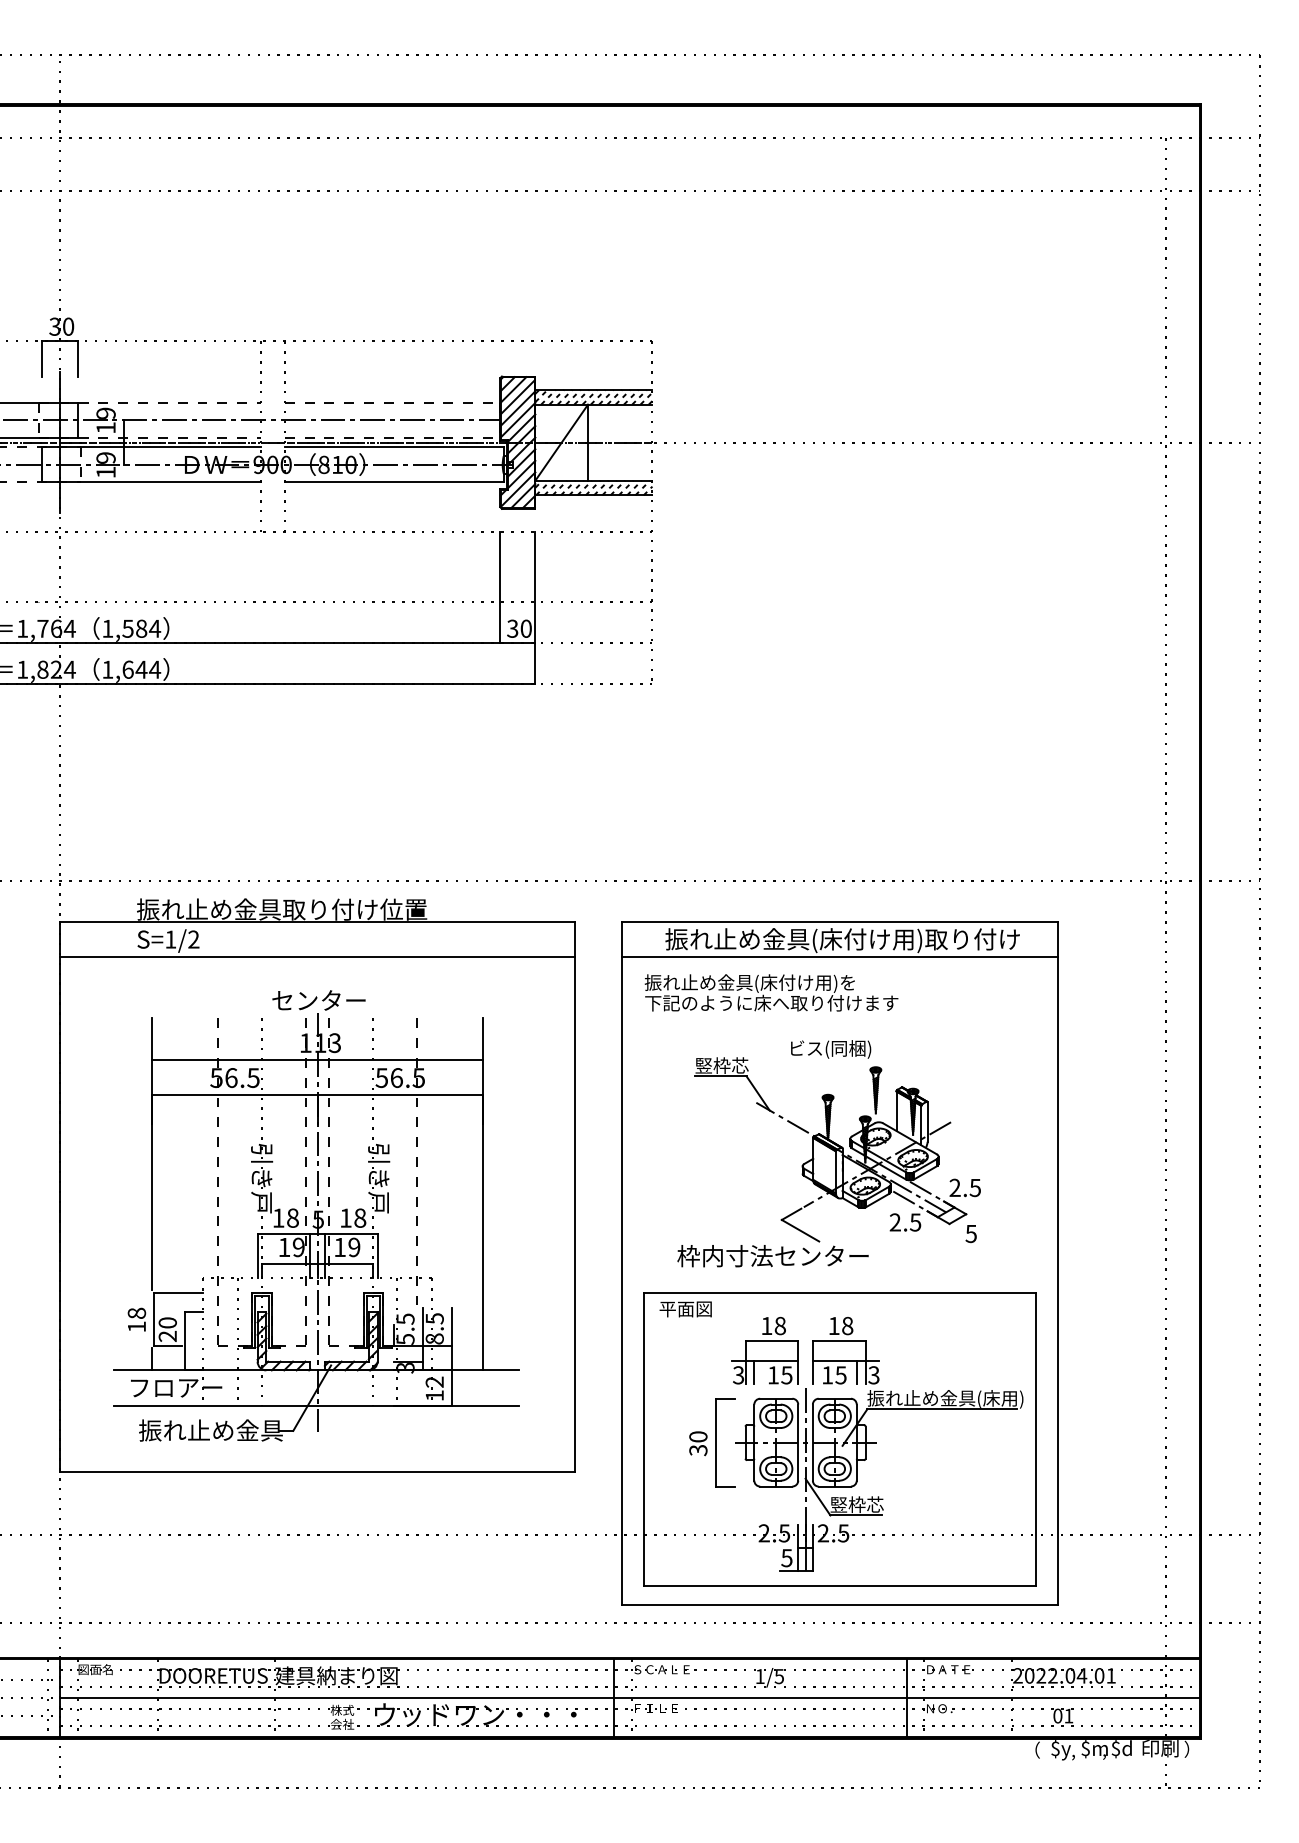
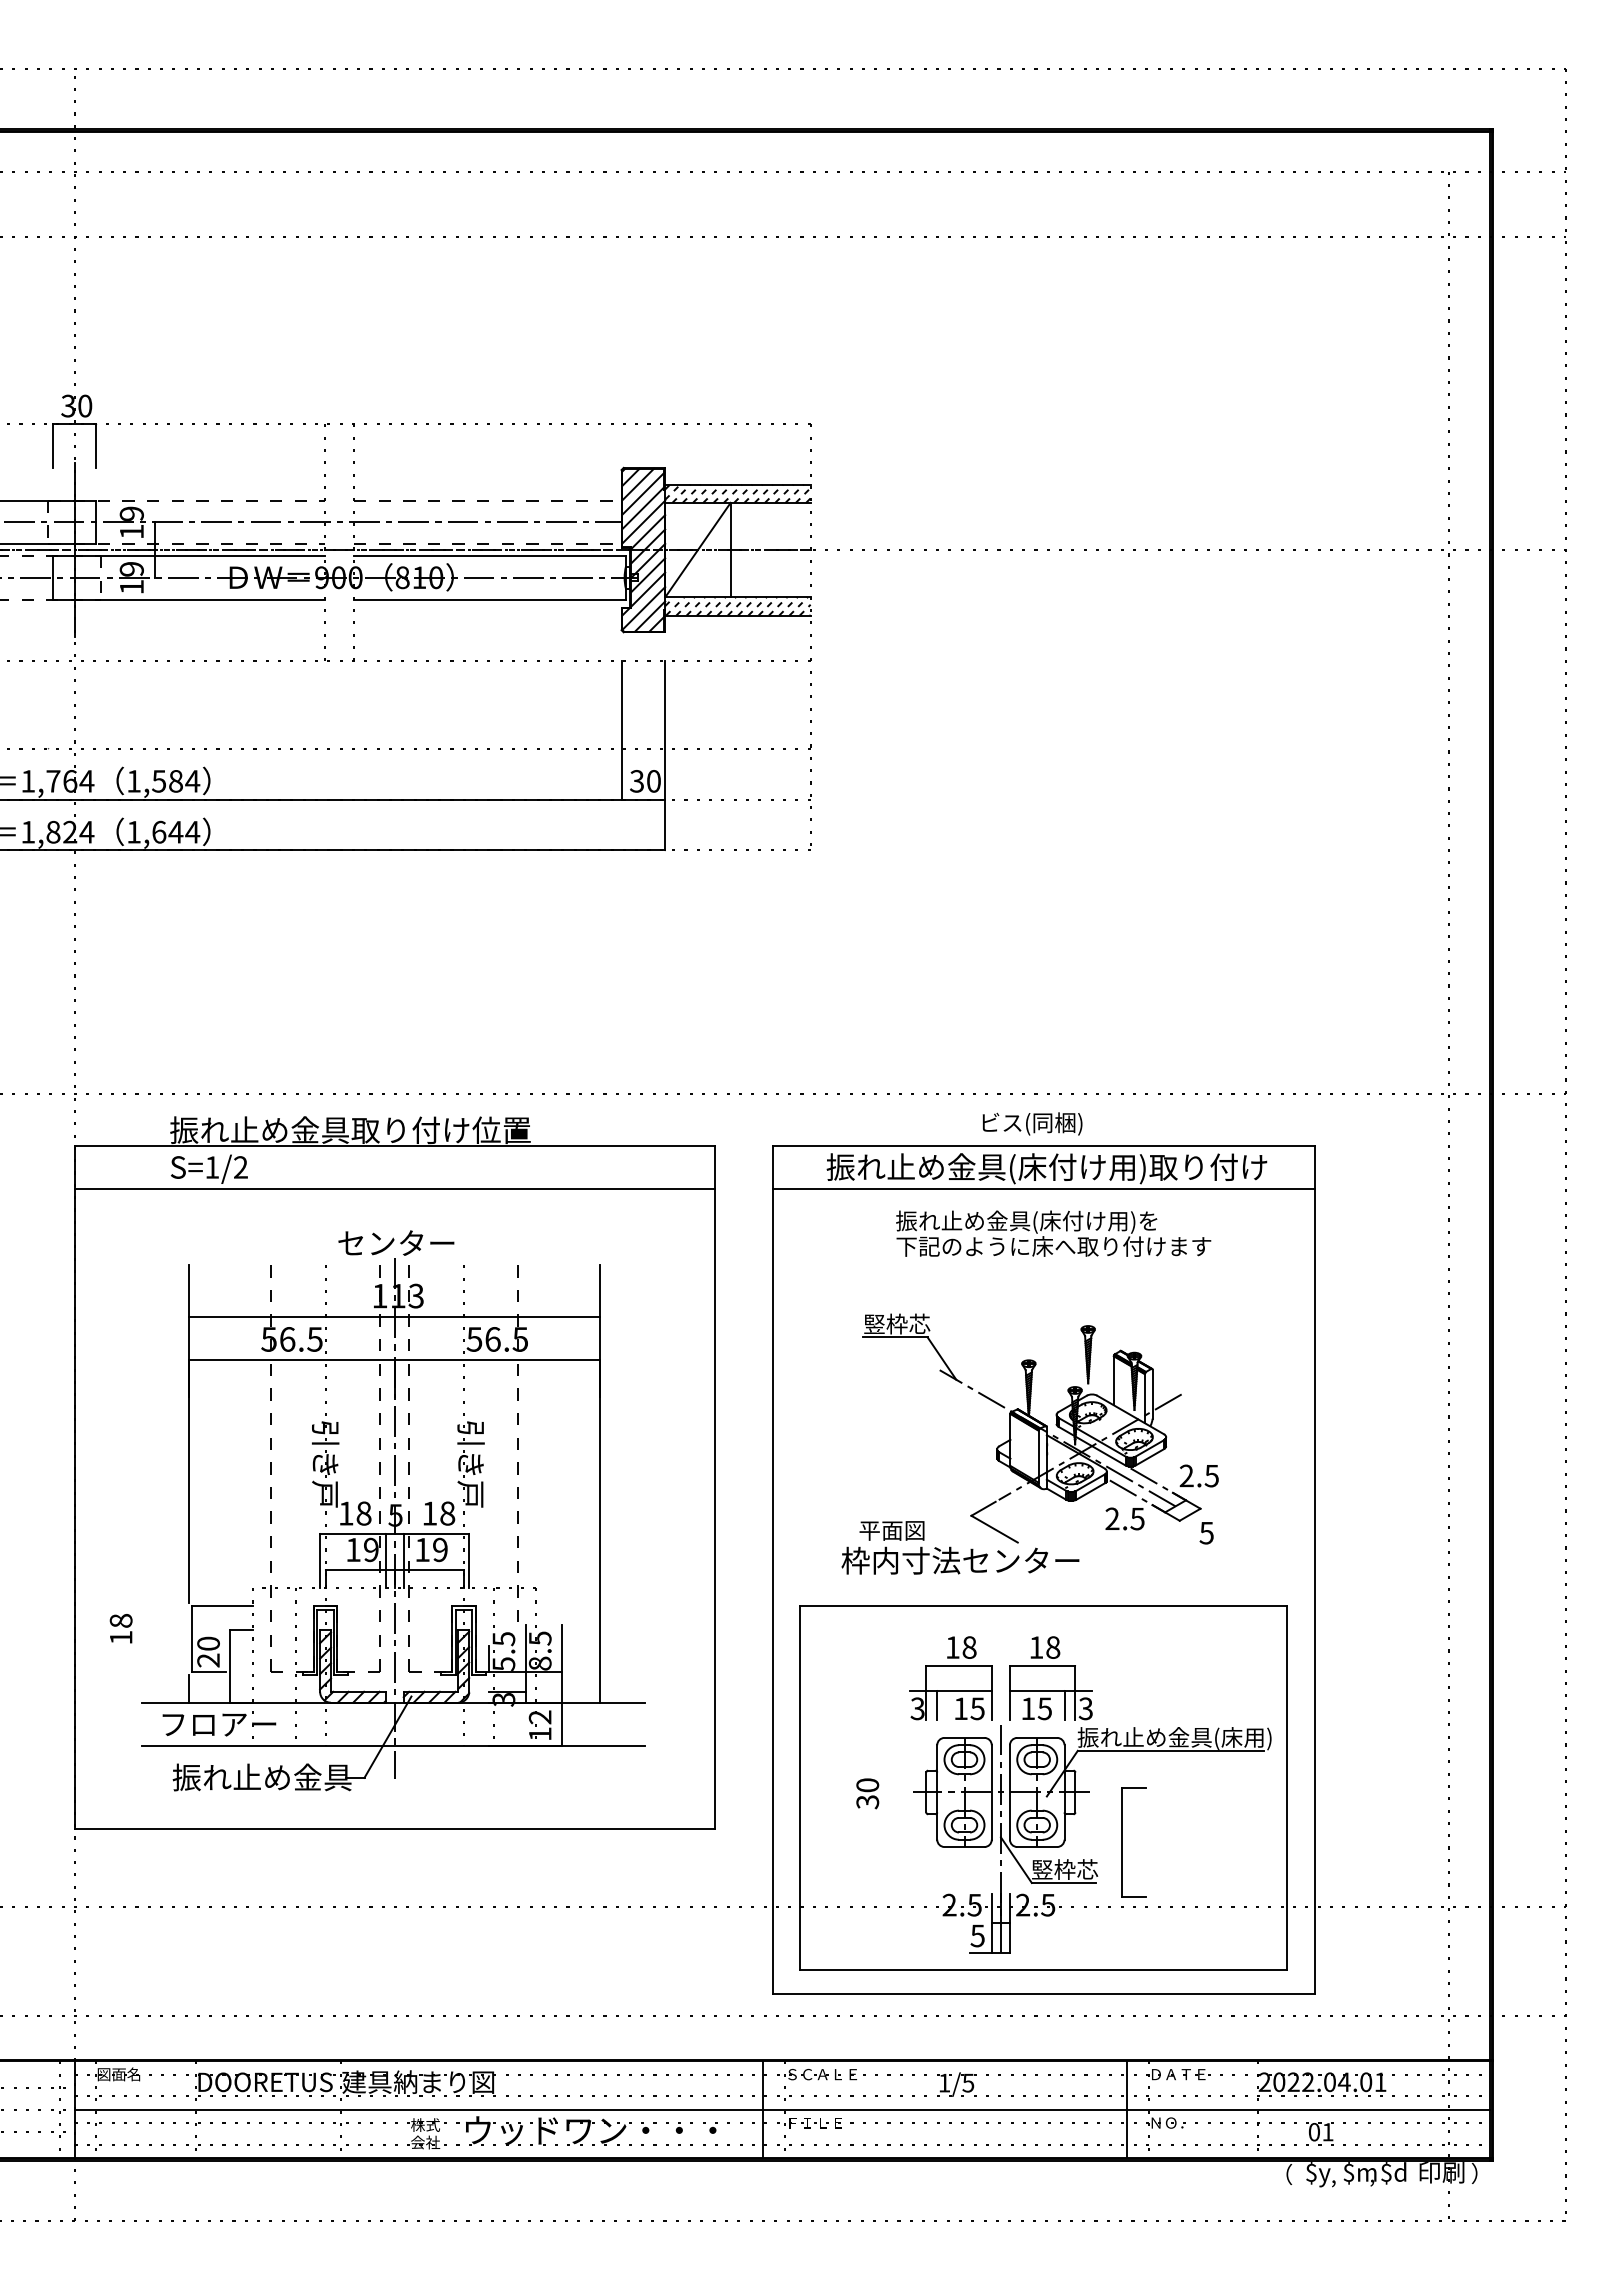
text: (771, 992) -> (1053, 1233), moved
text: (831, 1049) -> (1032, 1123), moved
text: (685, 1309) -> (891, 1530), moved
text: (136, 1319) -> (120, 1628), moved
part: (715, 1442) -> (1122, 1842), moved

